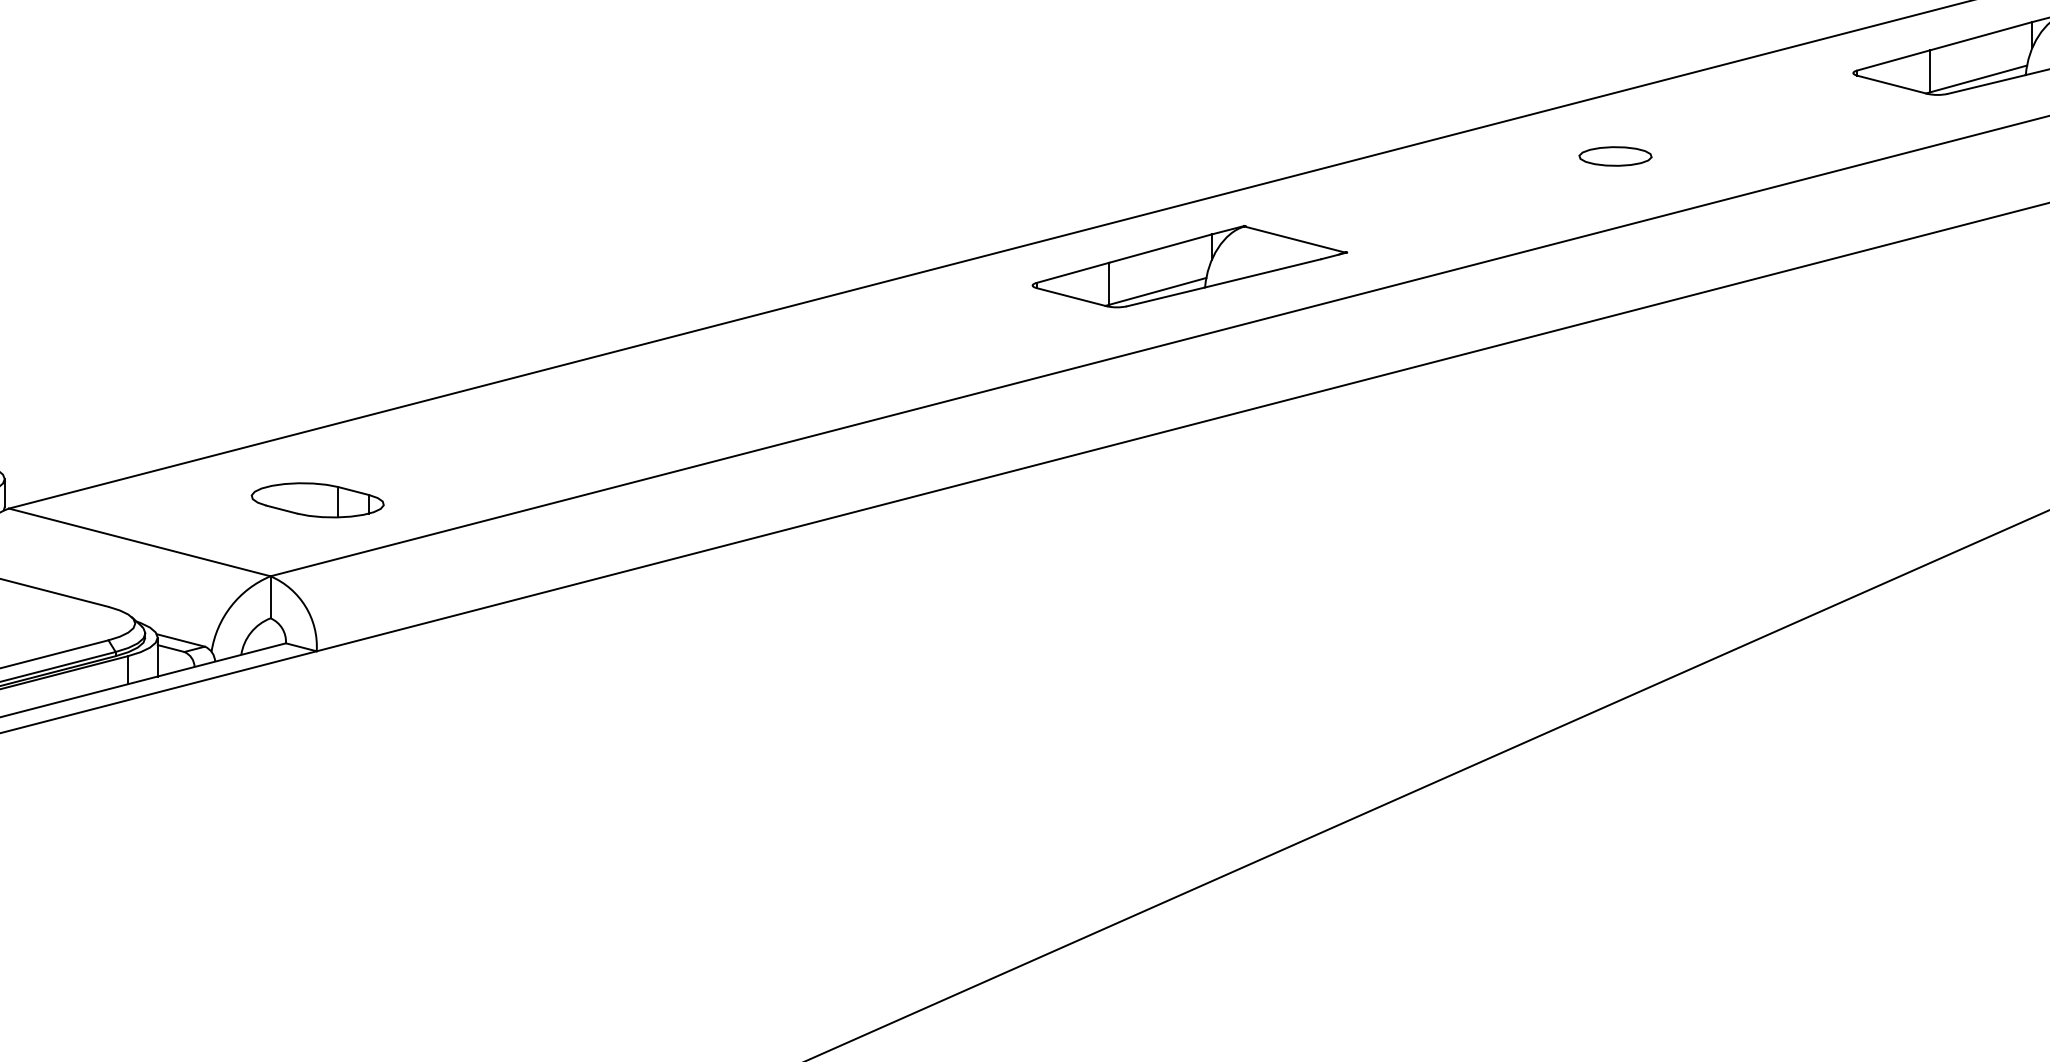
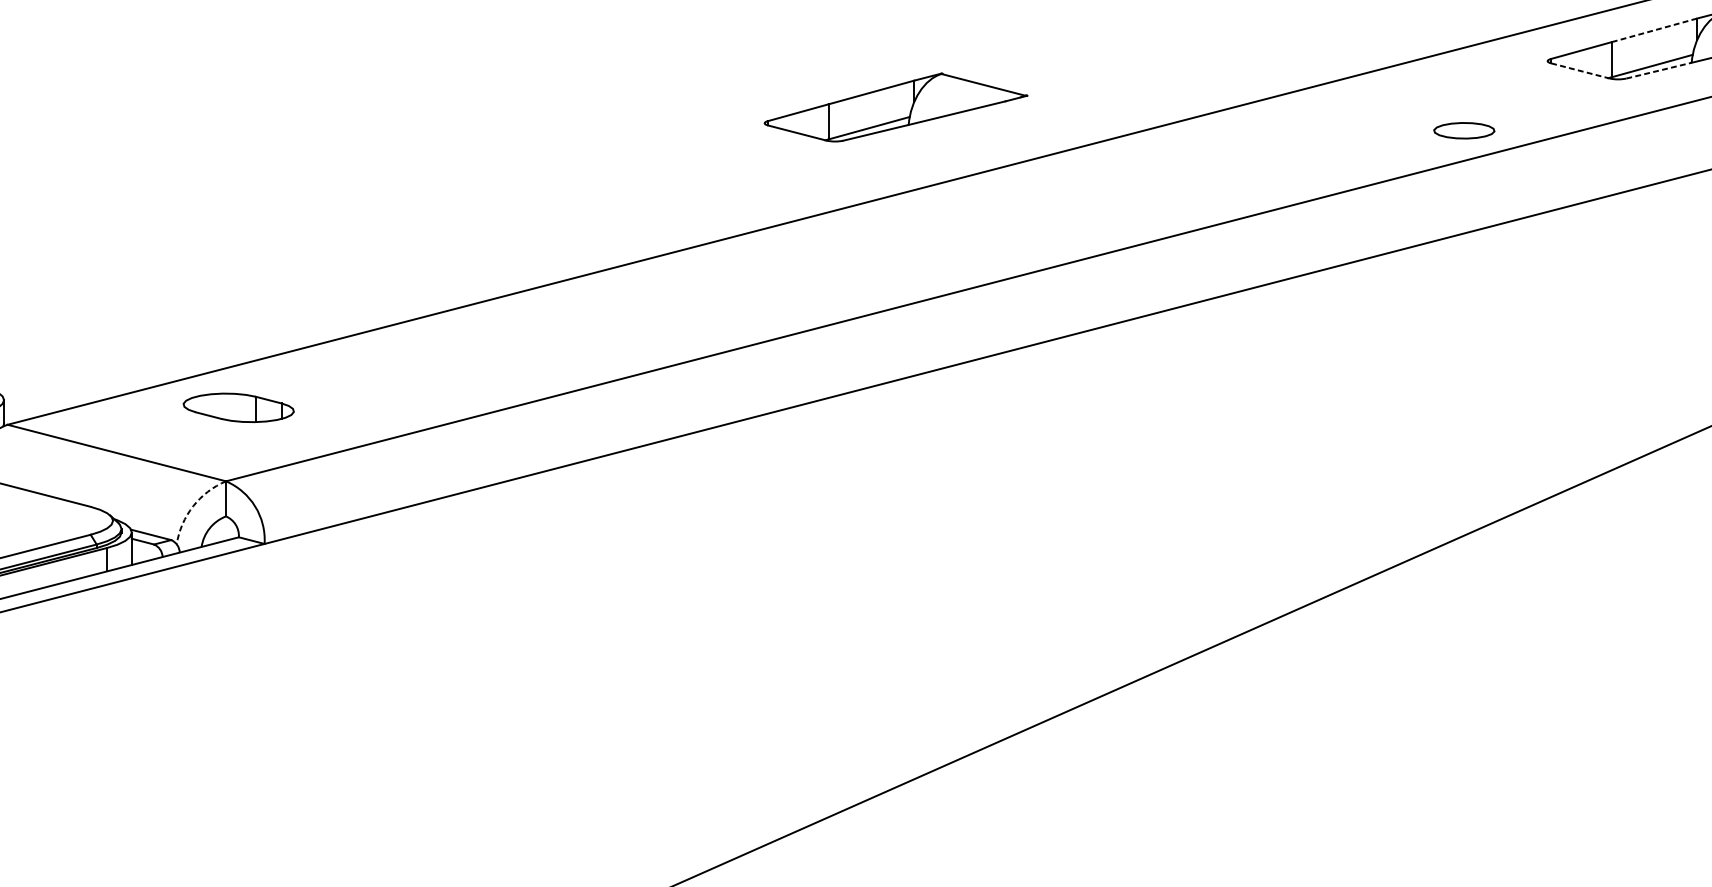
line: (1981, 36) -> (1654, 30), solid -> dashed
line: (1893, 84) -> (1581, 70), solid -> dashed
line: (1987, 84) -> (1659, 70), solid -> dashed
part: (1615, 156) -> (1464, 130), moved
part: (1189, 266) -> (895, 107), moved
part: (317, 500) -> (238, 408), moved
arc: (231, 606) -> (193, 506), solid -> dashed

